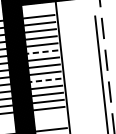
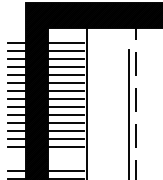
line: (42, 51) -> (65, 82), dashed -> solid
line: (45, 80) -> (65, 115), dashed -> solid

